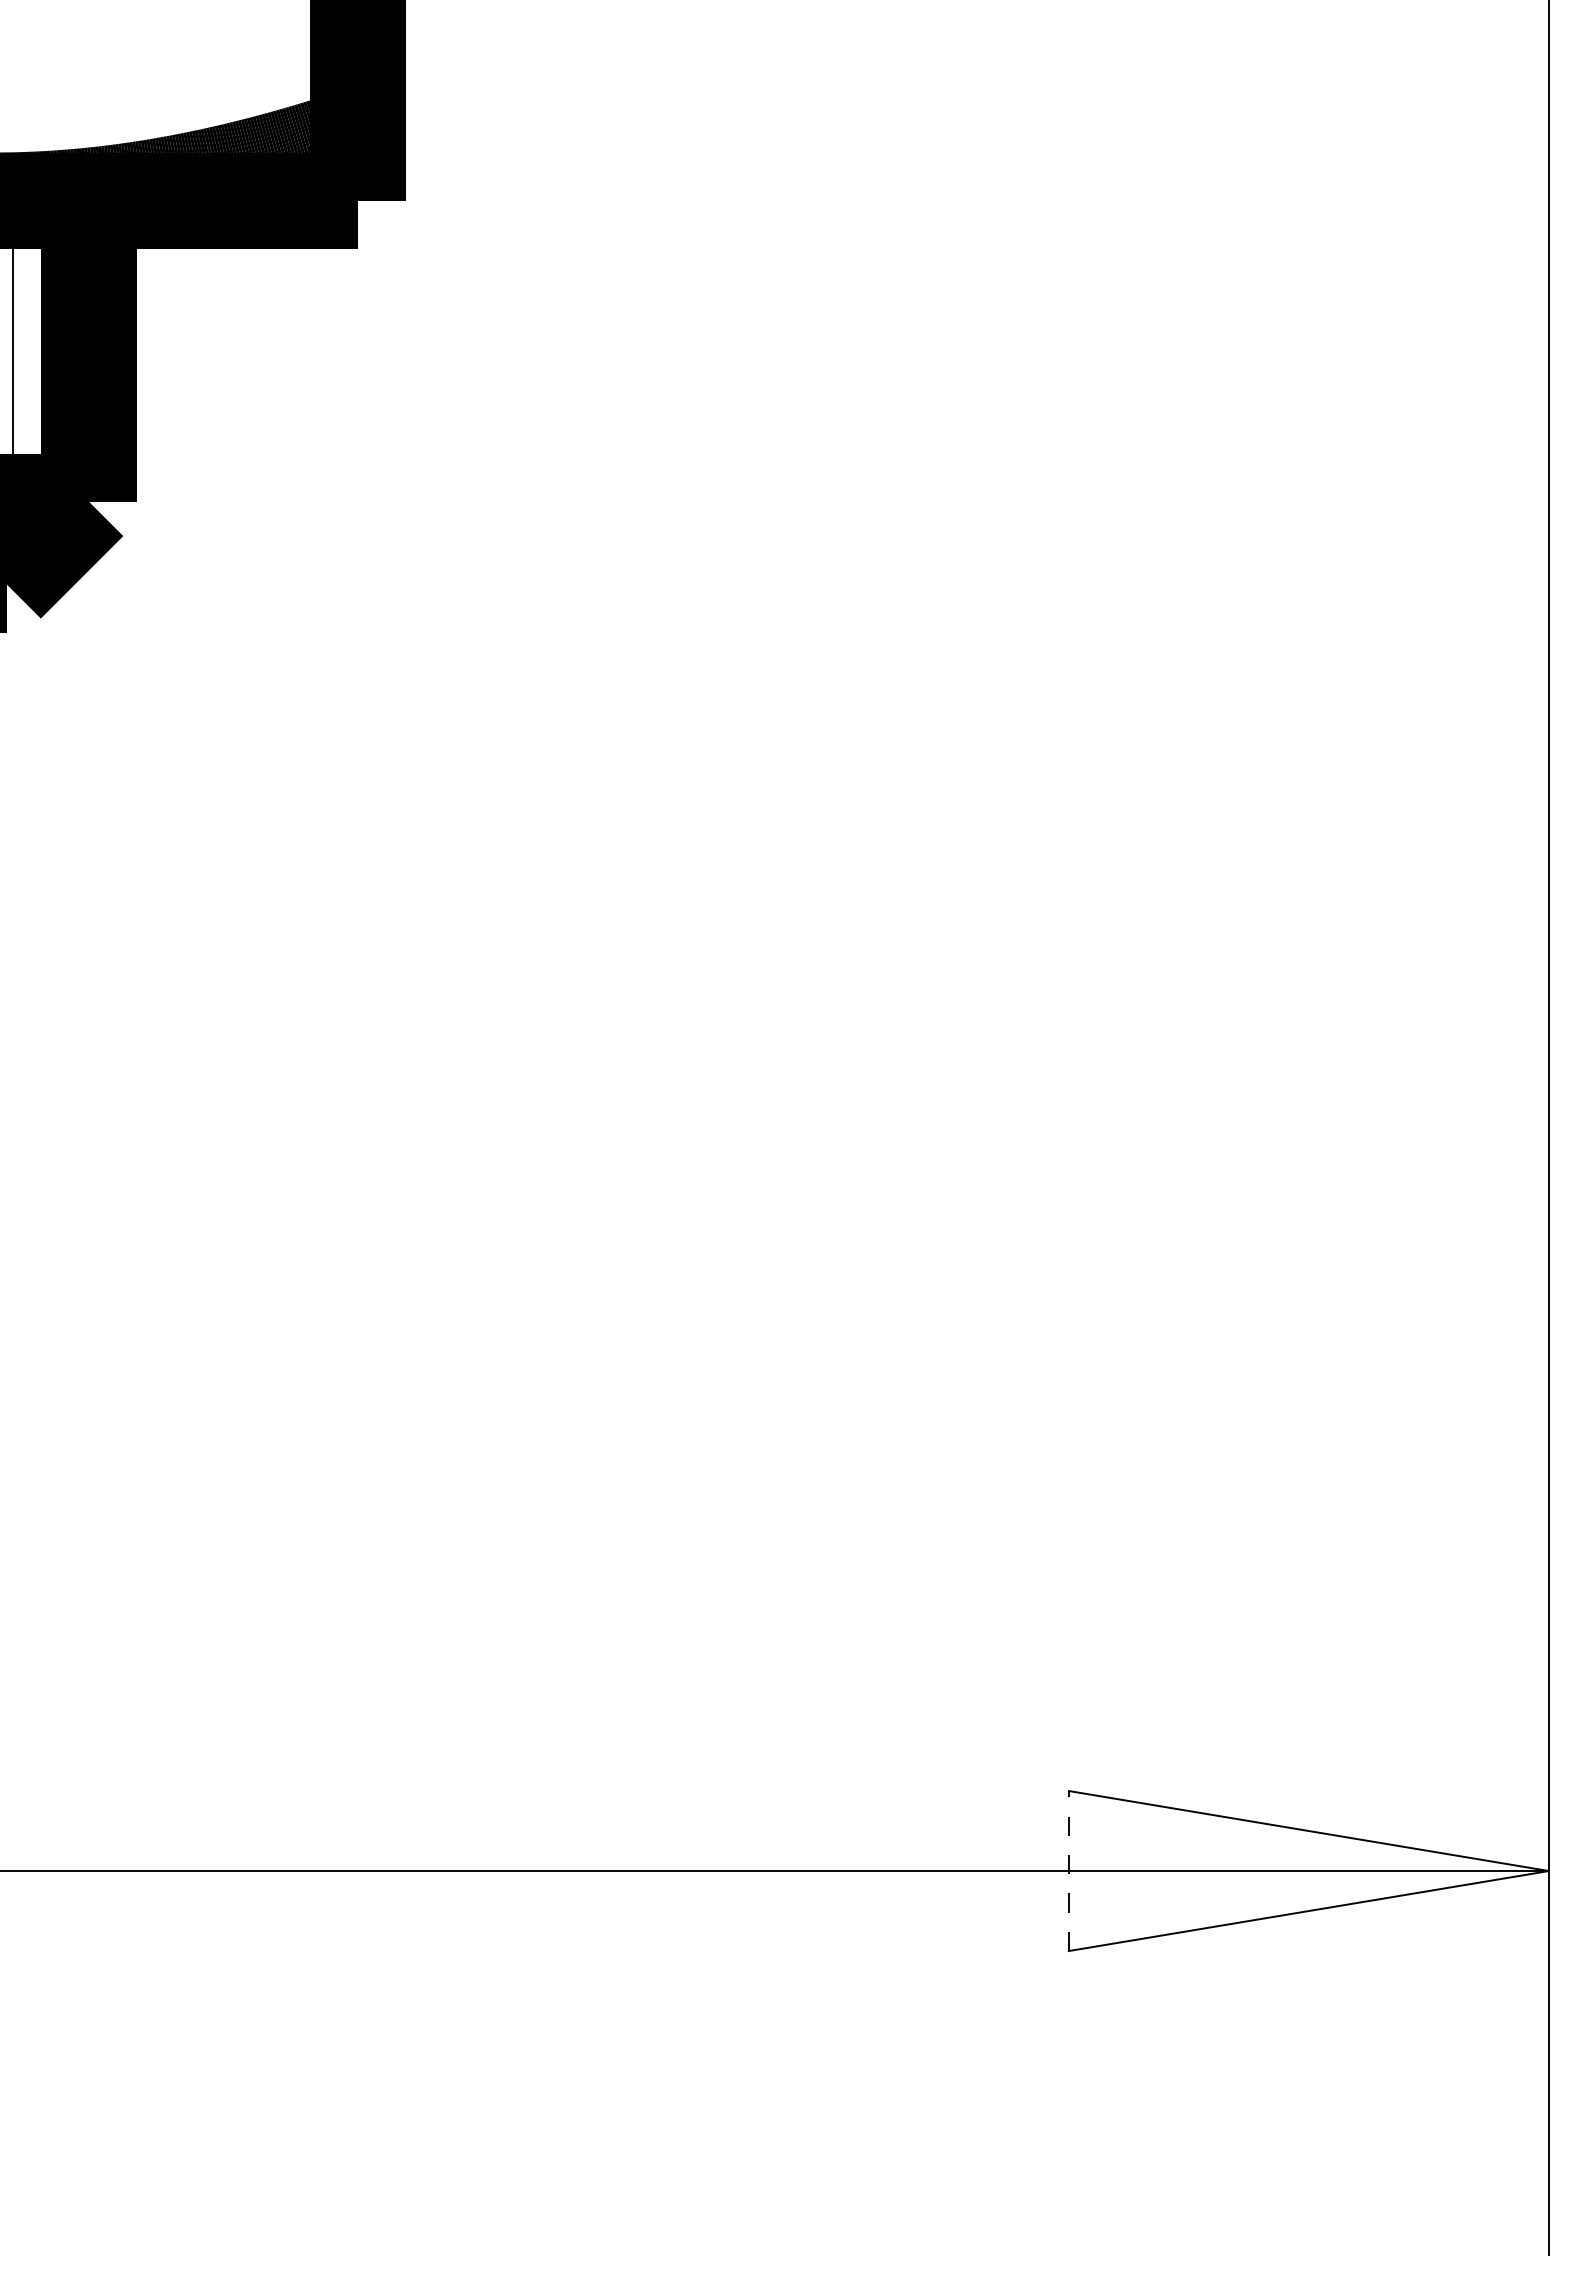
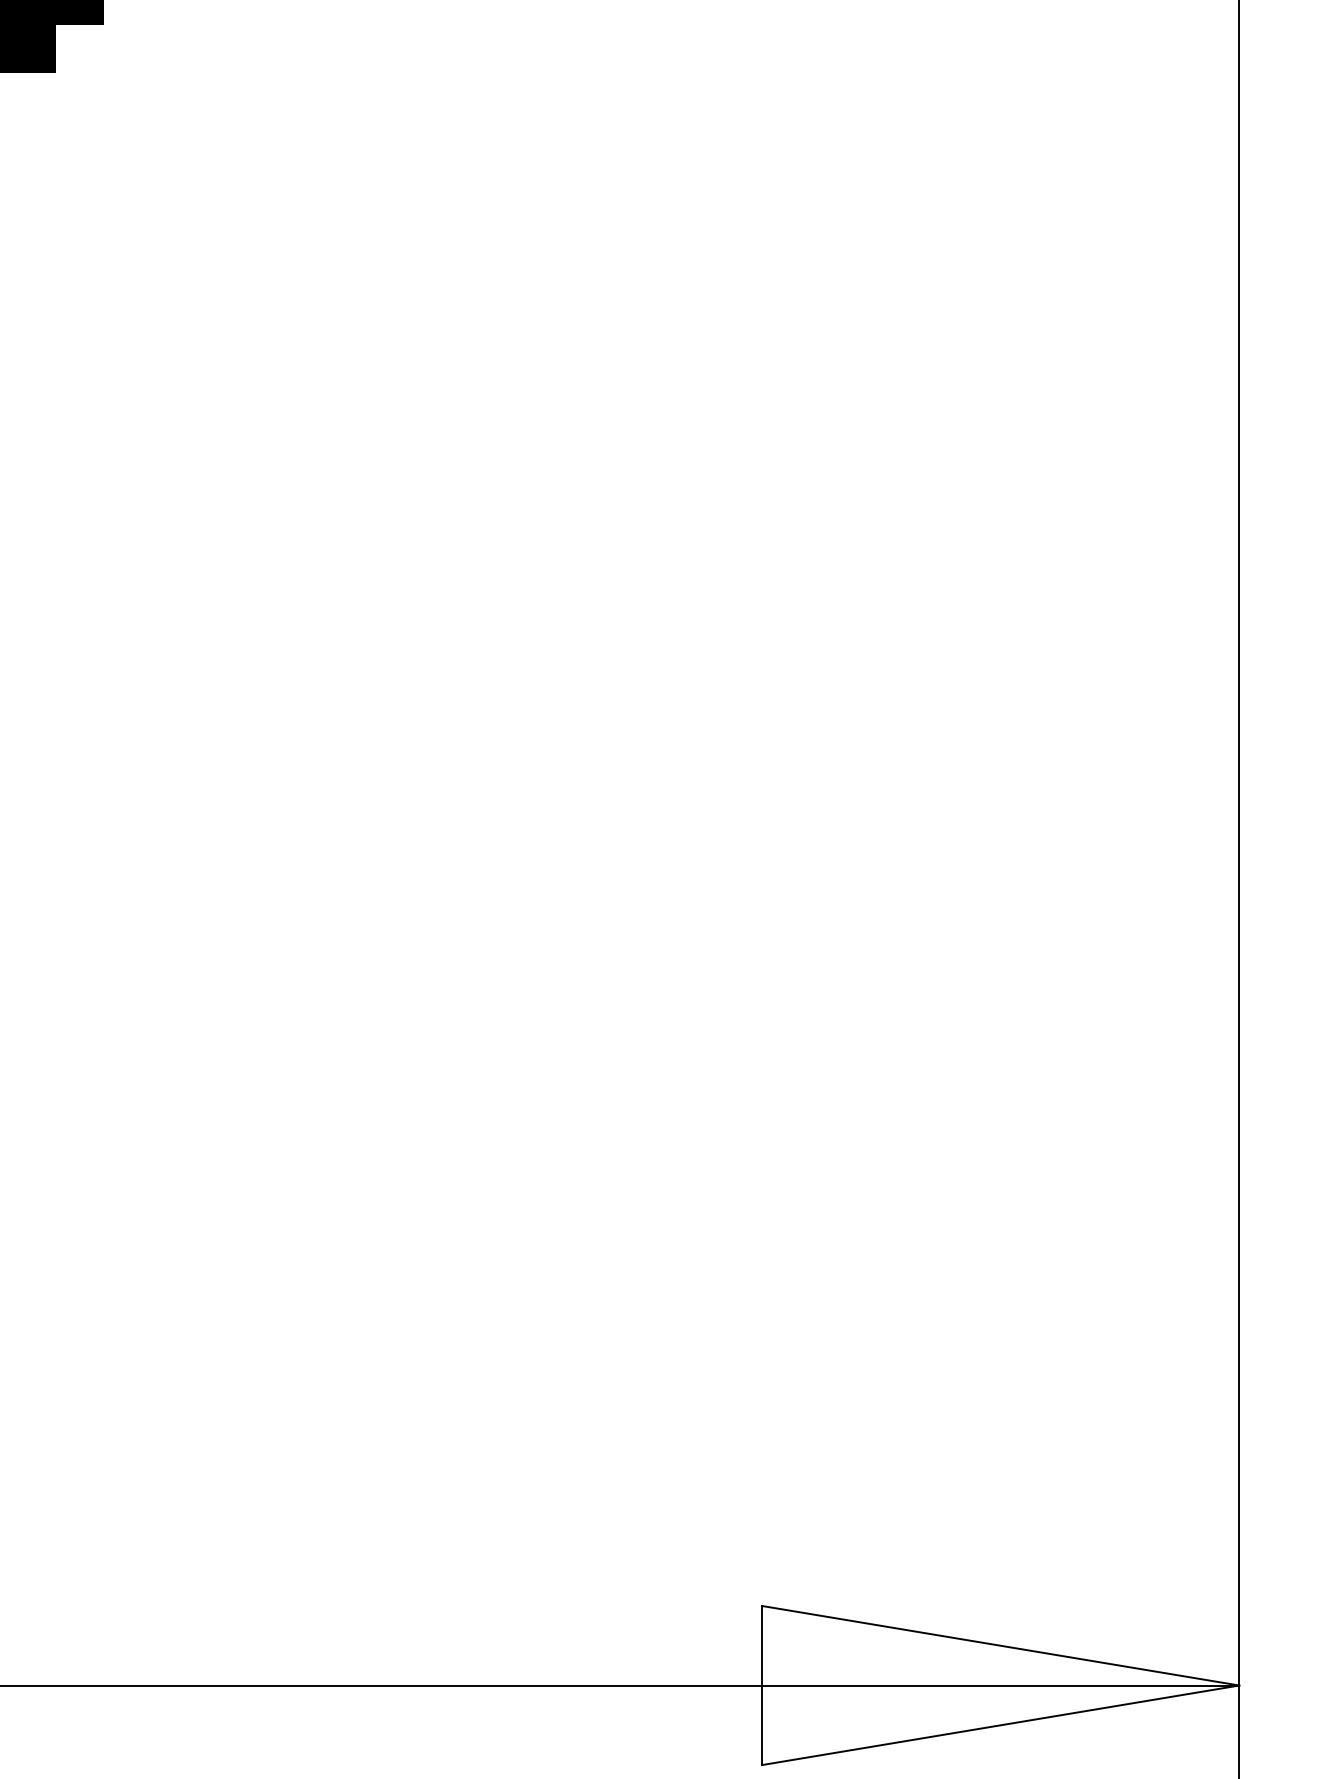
line: (1068, 1870) -> (761, 1684), dashed -> solid

